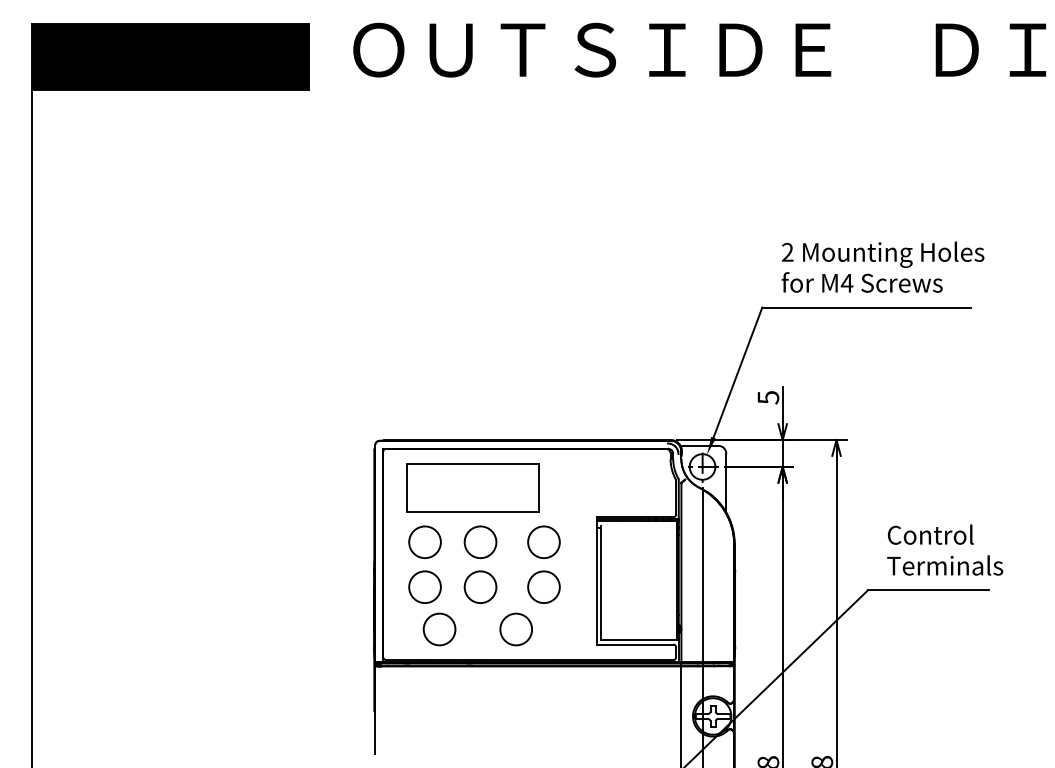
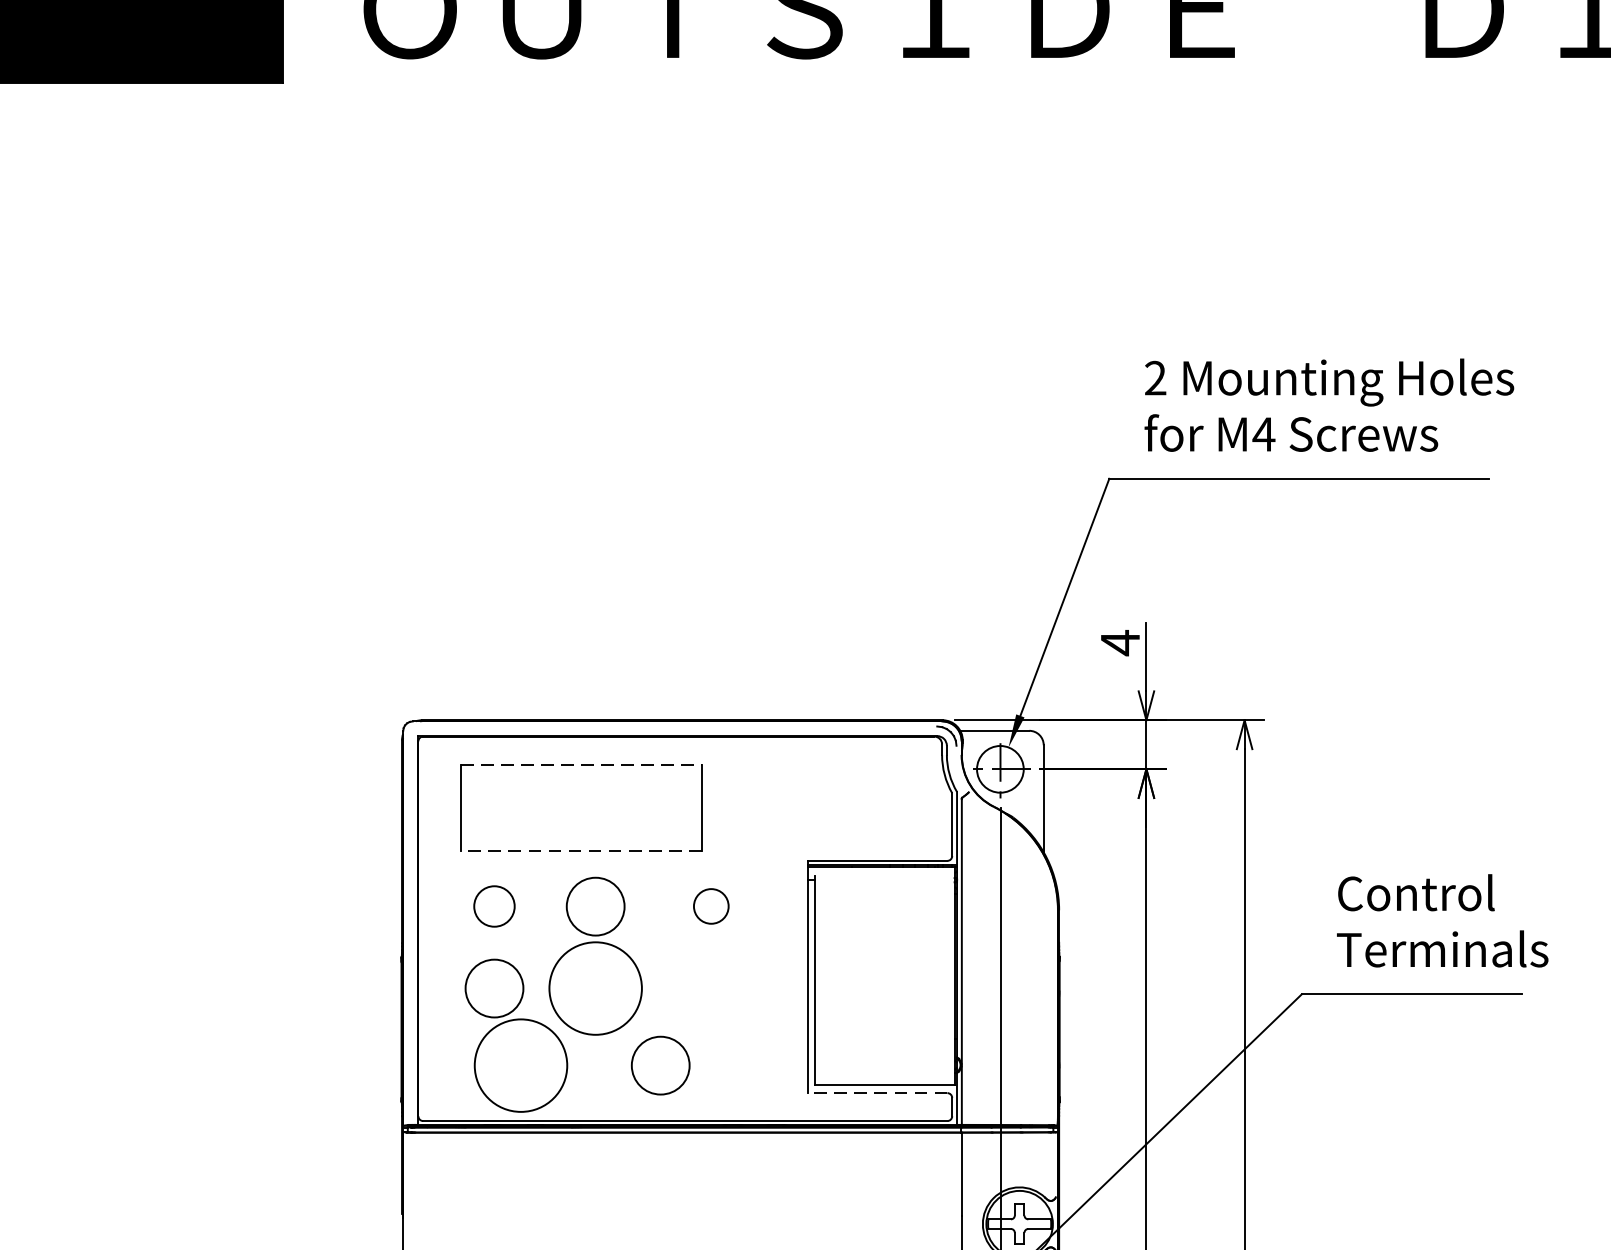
text: (768, 397) -> (1120, 642), 5 -> 4
line: (473, 464) -> (582, 764), solid -> dashed
line: (472, 511) -> (580, 850), solid -> dashed
circle: (424, 541) -> (493, 905), size x0.7
circle: (543, 541) -> (710, 905), size x0.6
circle: (543, 586) -> (710, 987), removed
circle: (480, 587) -> (595, 989), size x1.6
circle: (439, 629) -> (520, 1065), size x1.6
line: (634, 644) -> (876, 1092), solid -> dashed

